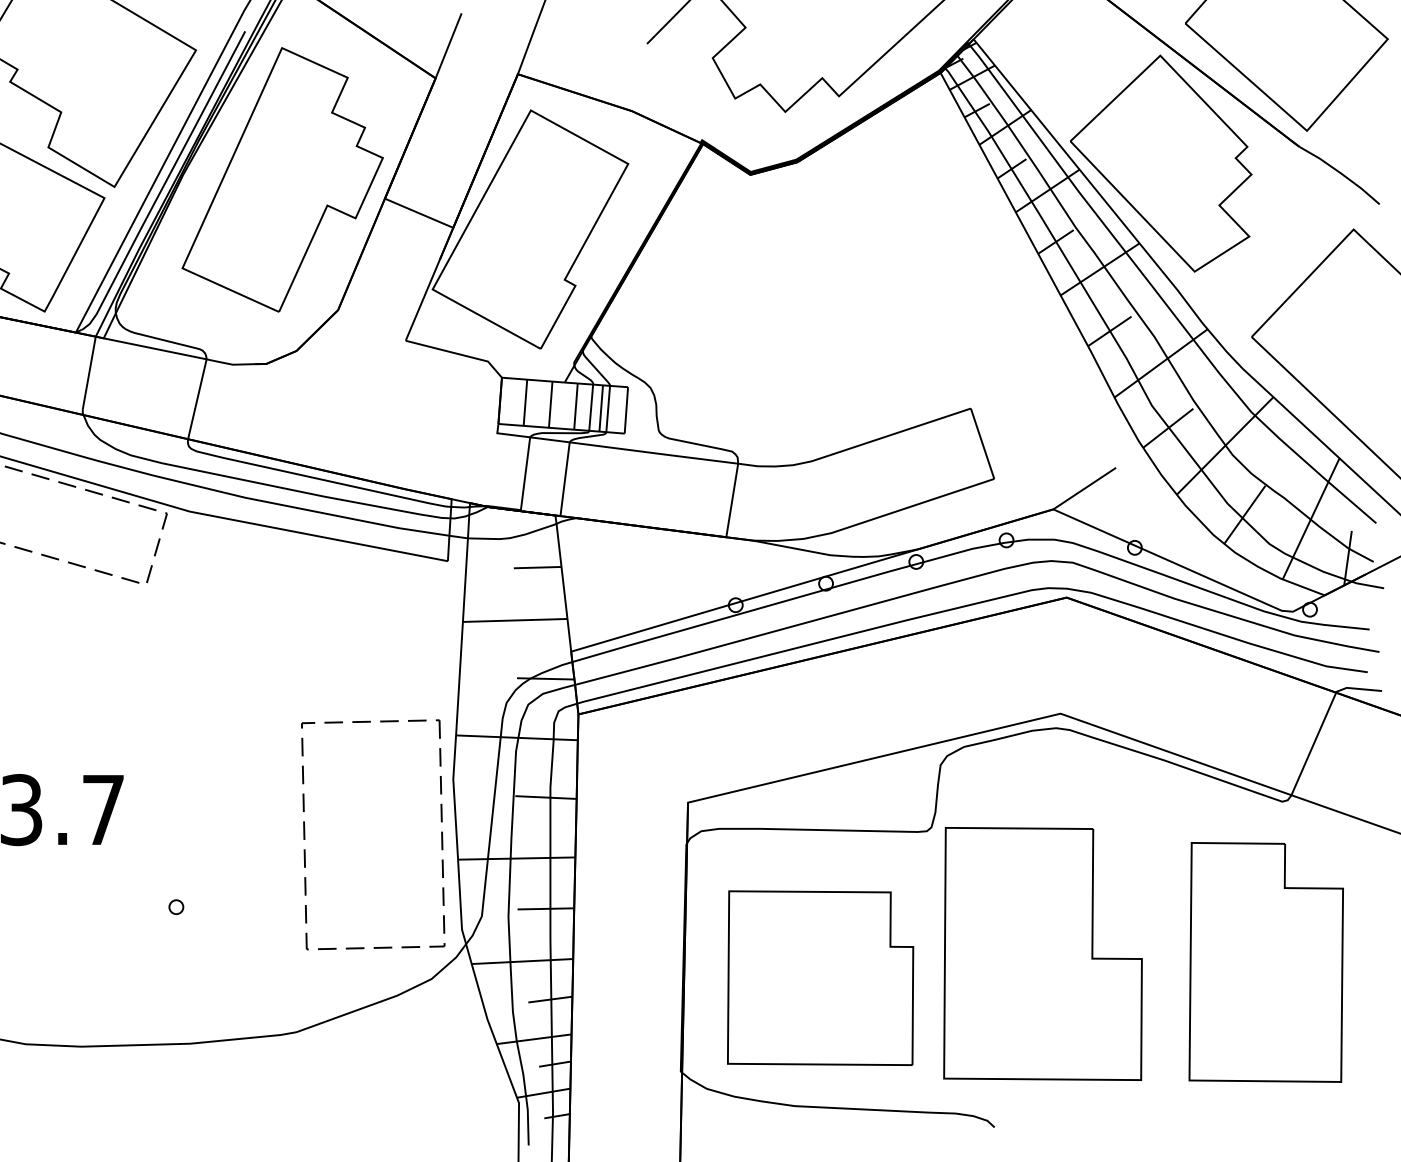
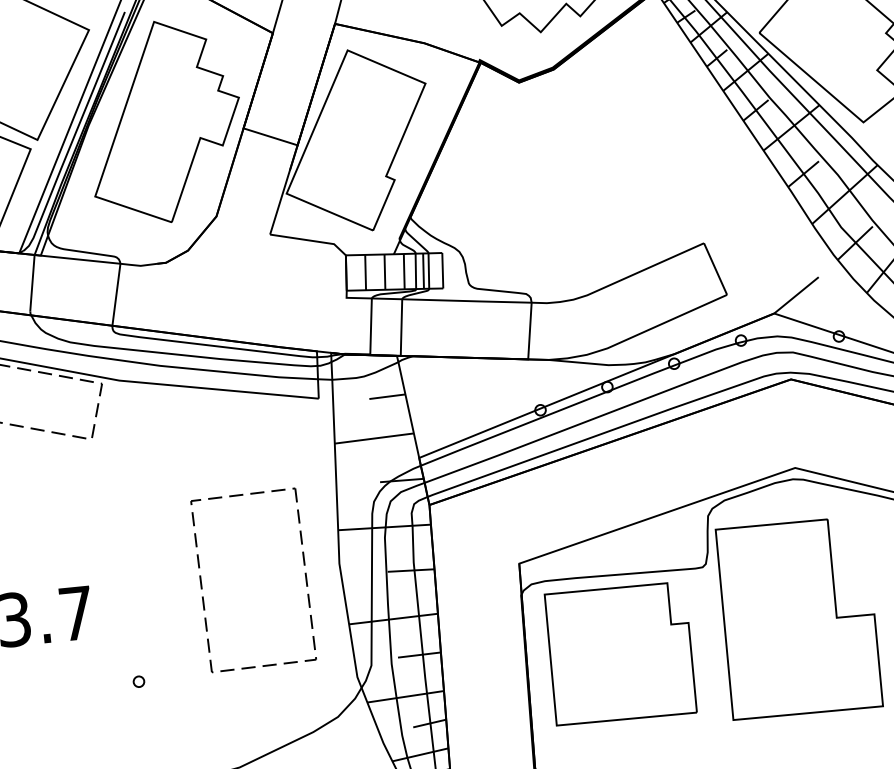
part: (305, 834) -> (202, 585), moved
part: (1042, 953) -> (798, 617), moved
part: (820, 977) -> (620, 653), moved

